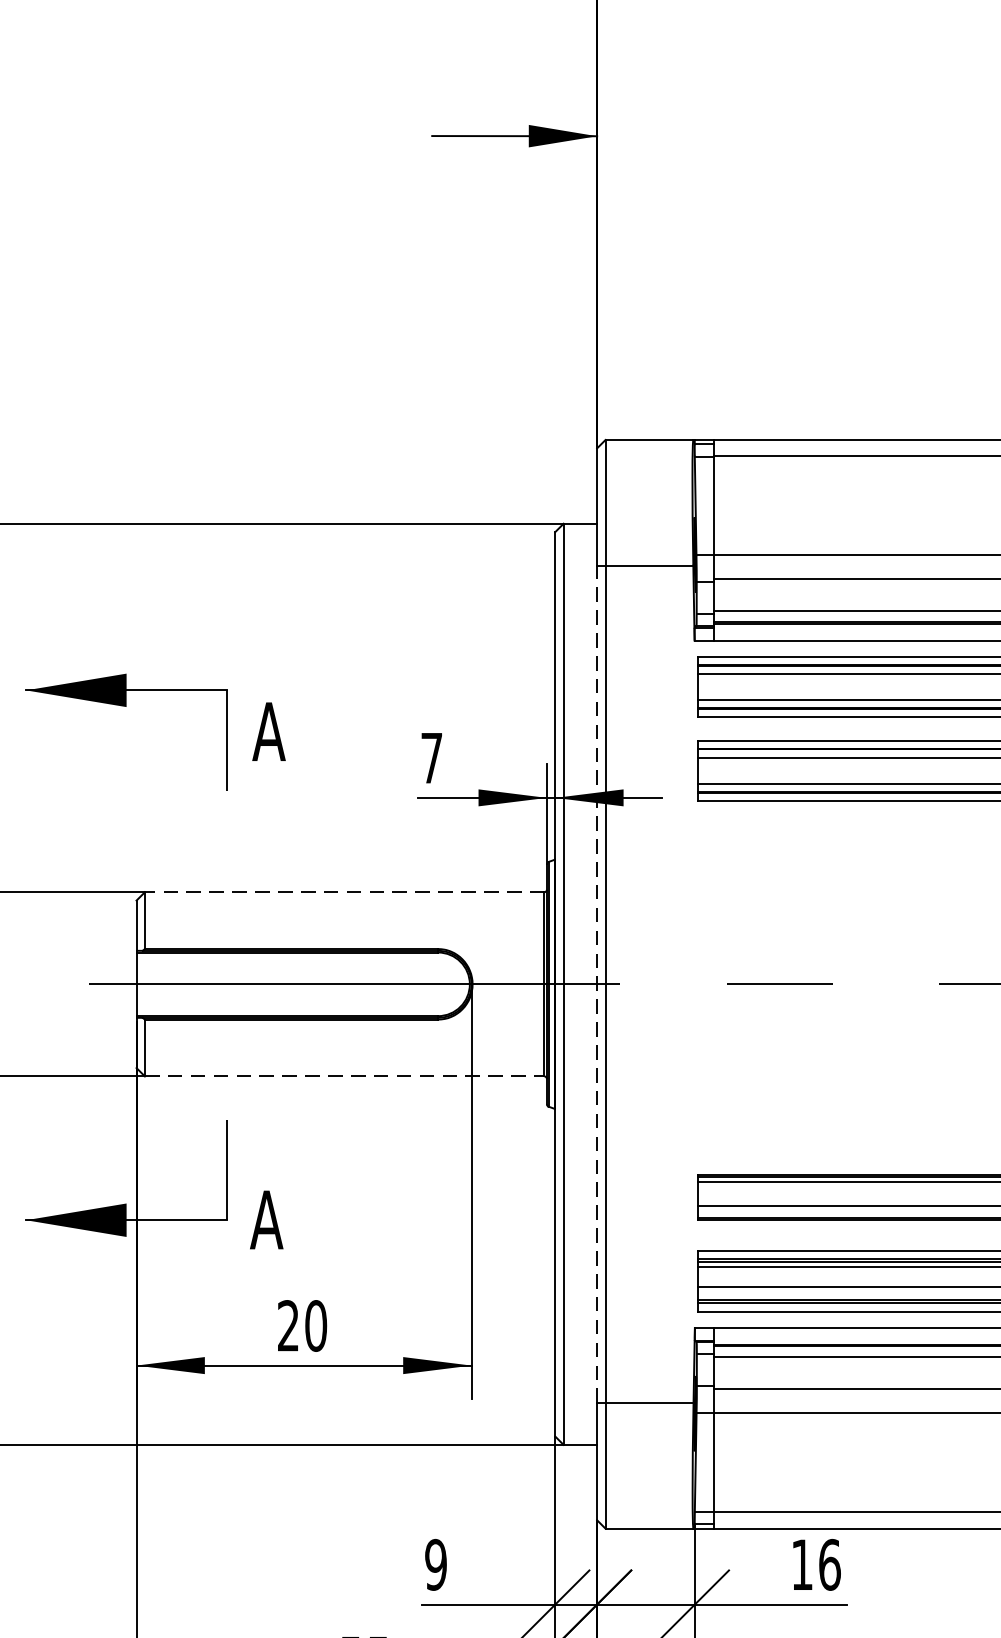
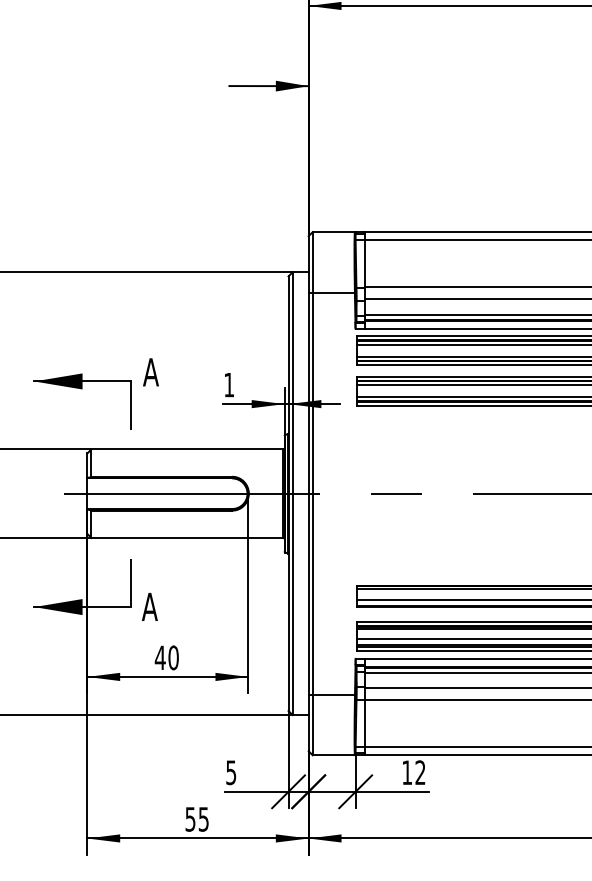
part: (126, 707) -> (82, 389), moved
text: (432, 759) -> (229, 385), 7 -> 1
line: (344, 892) -> (187, 449), dashed -> solid
line: (596, 983) -> (308, 493), dashed -> solid
line: (344, 1075) -> (187, 537), dashed -> solid
text: (286, 1325) -> (159, 657), 20 -> 40
text: (436, 1564) -> (231, 772), 9 -> 5
text: (829, 1564) -> (420, 772), 16 -> 12

